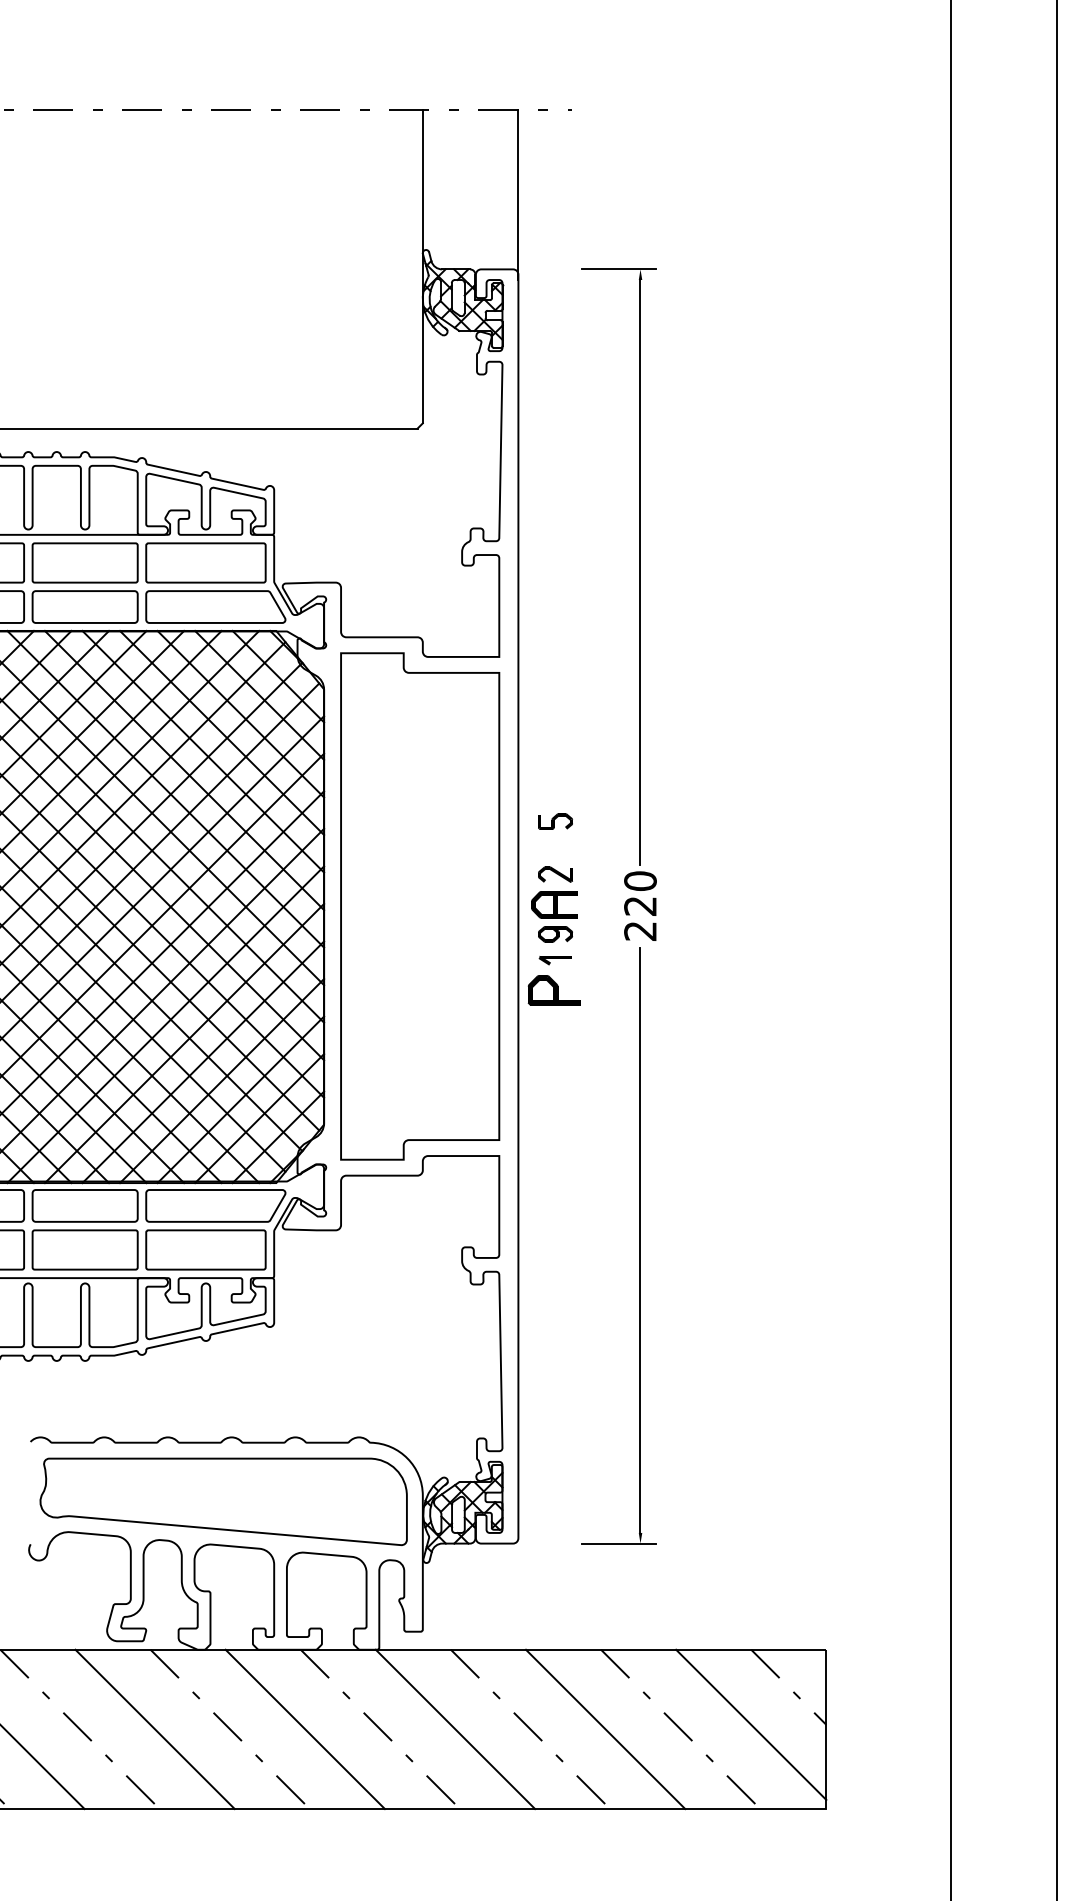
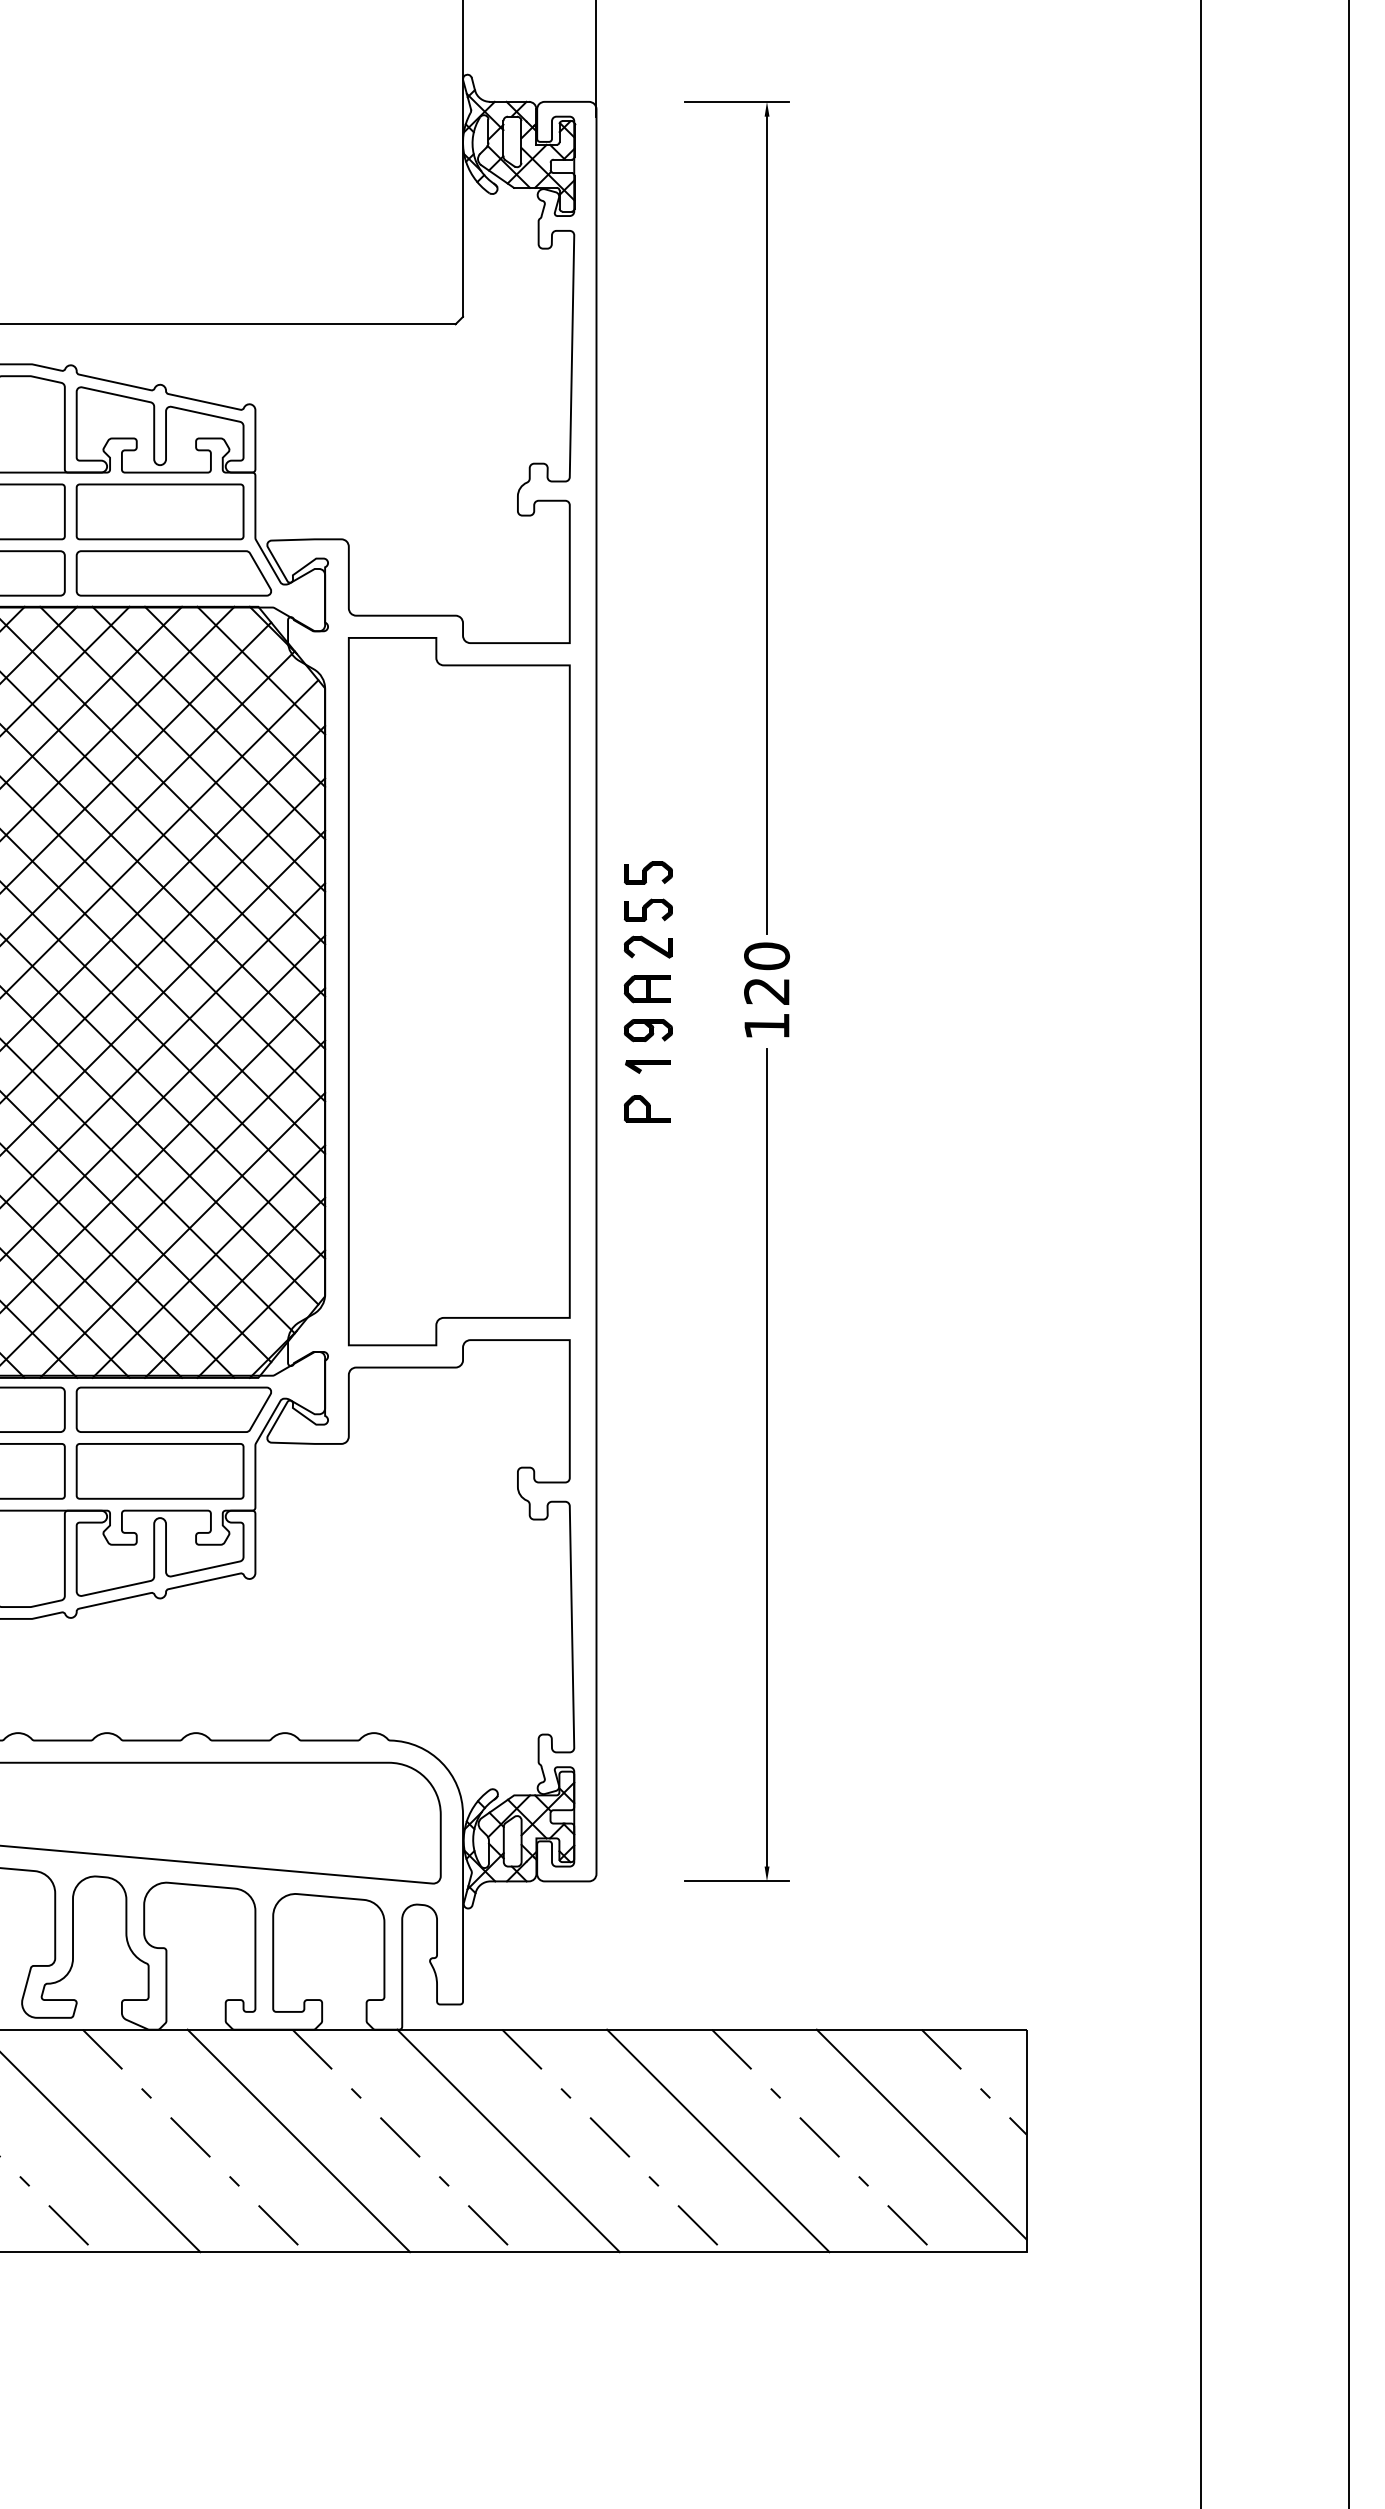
part: (555, 848) -> (648, 910), added
part: (554, 904) -> (646, 988), size x0.71
text: (640, 931) -> (767, 1026), 220 -> 120
part: (554, 990) -> (646, 1108), size x0.62

